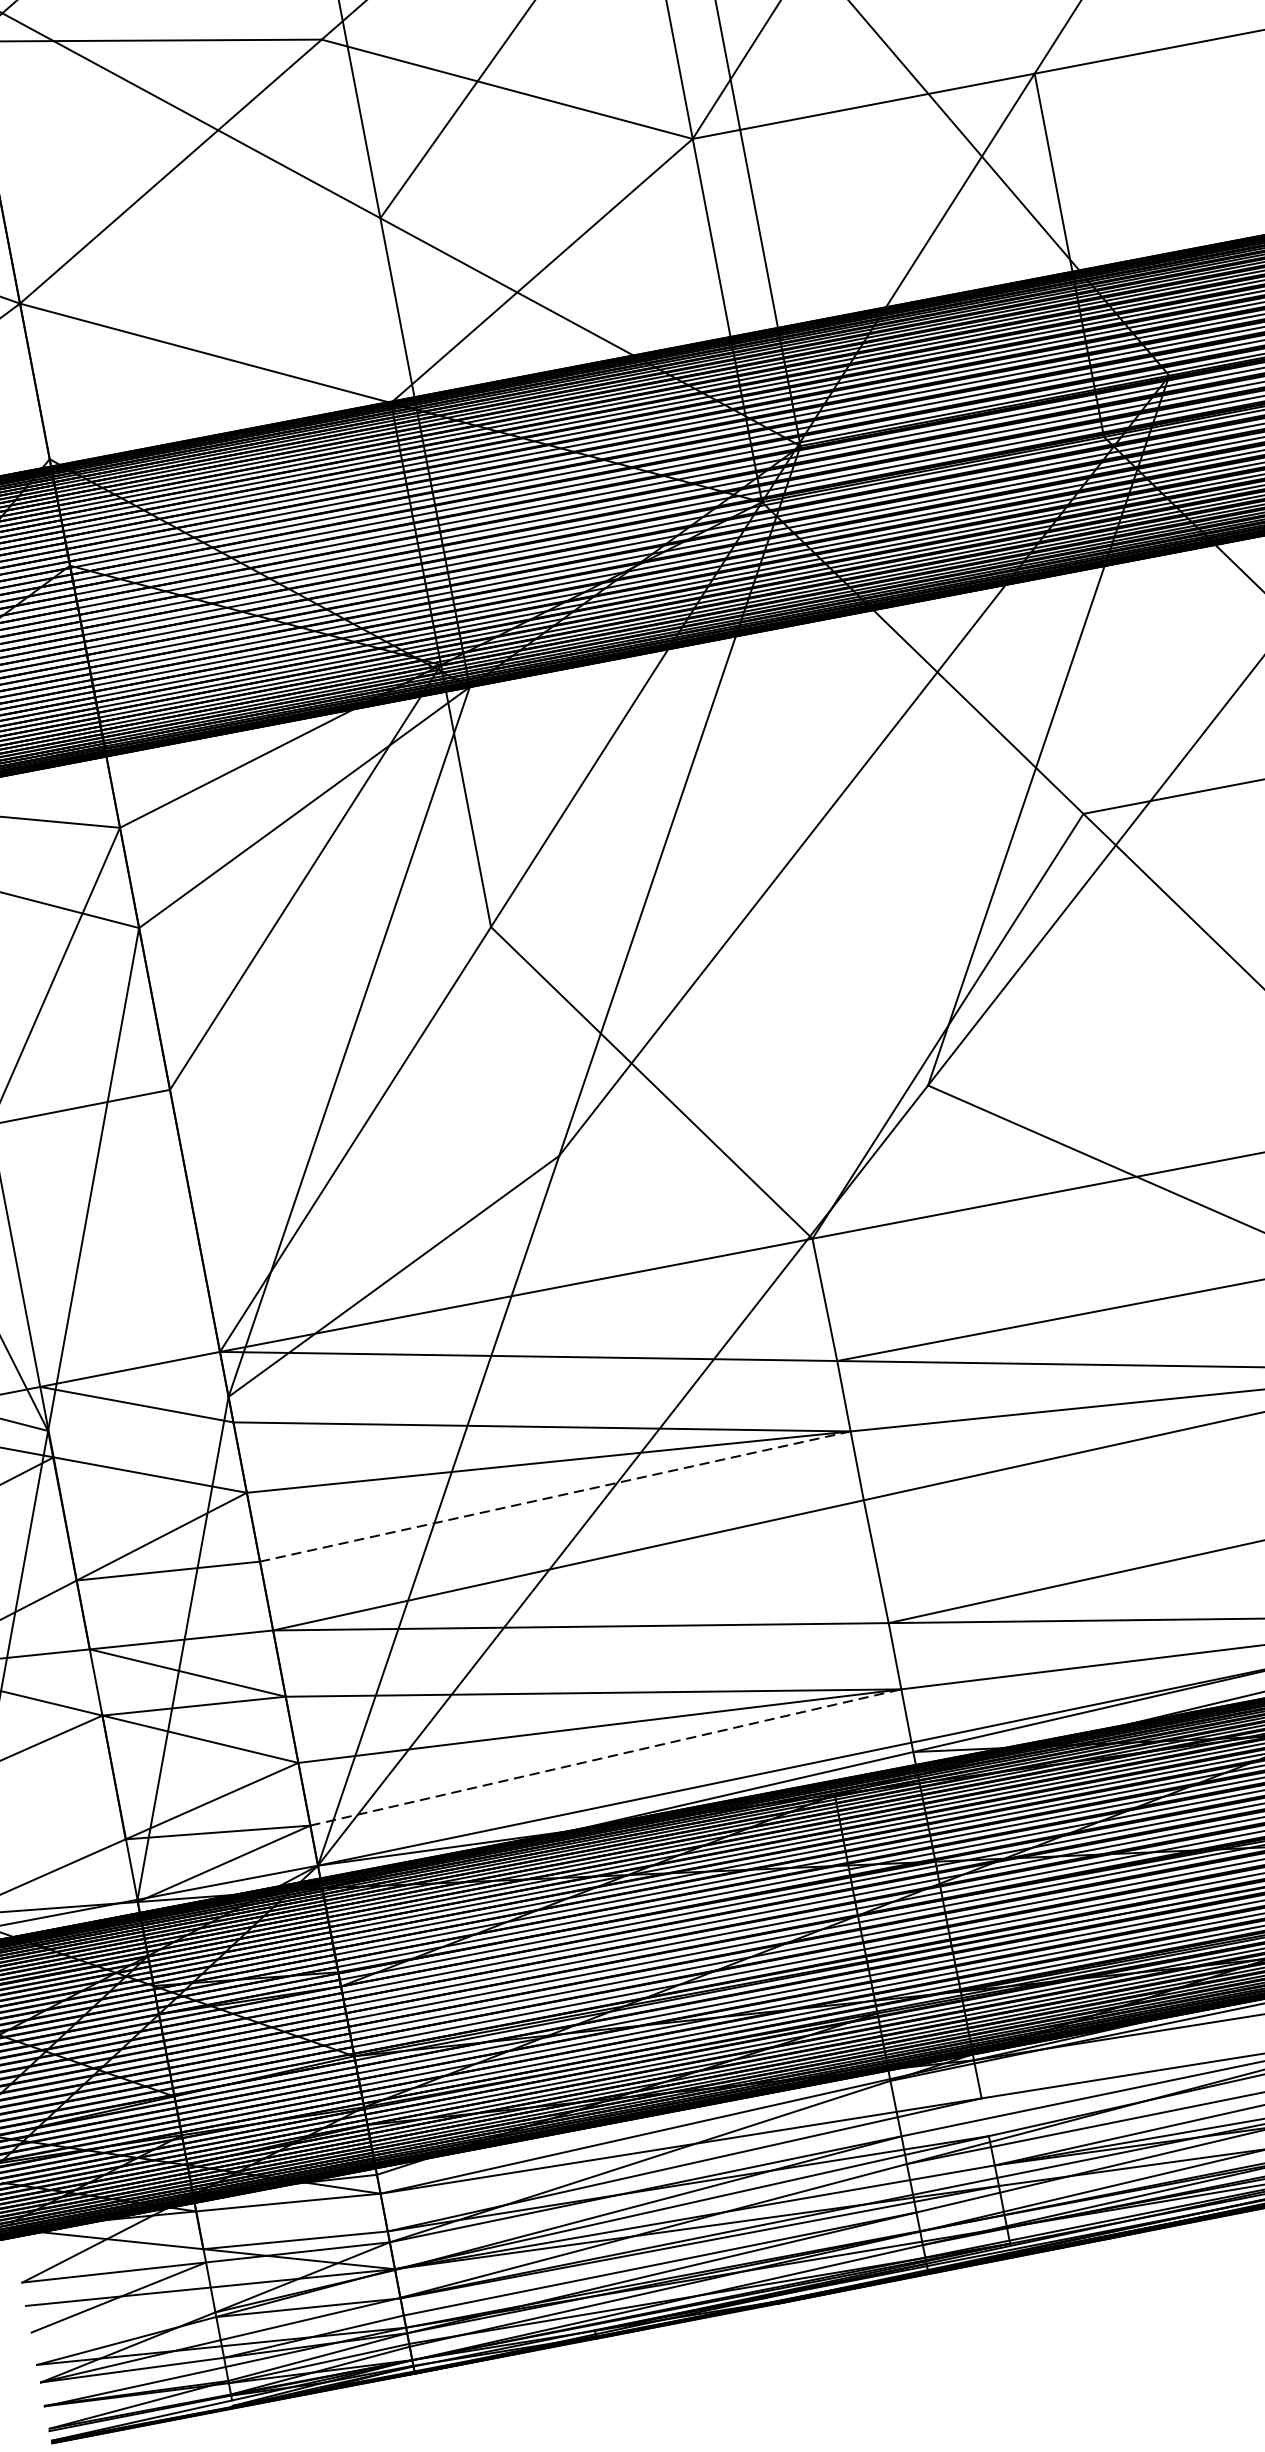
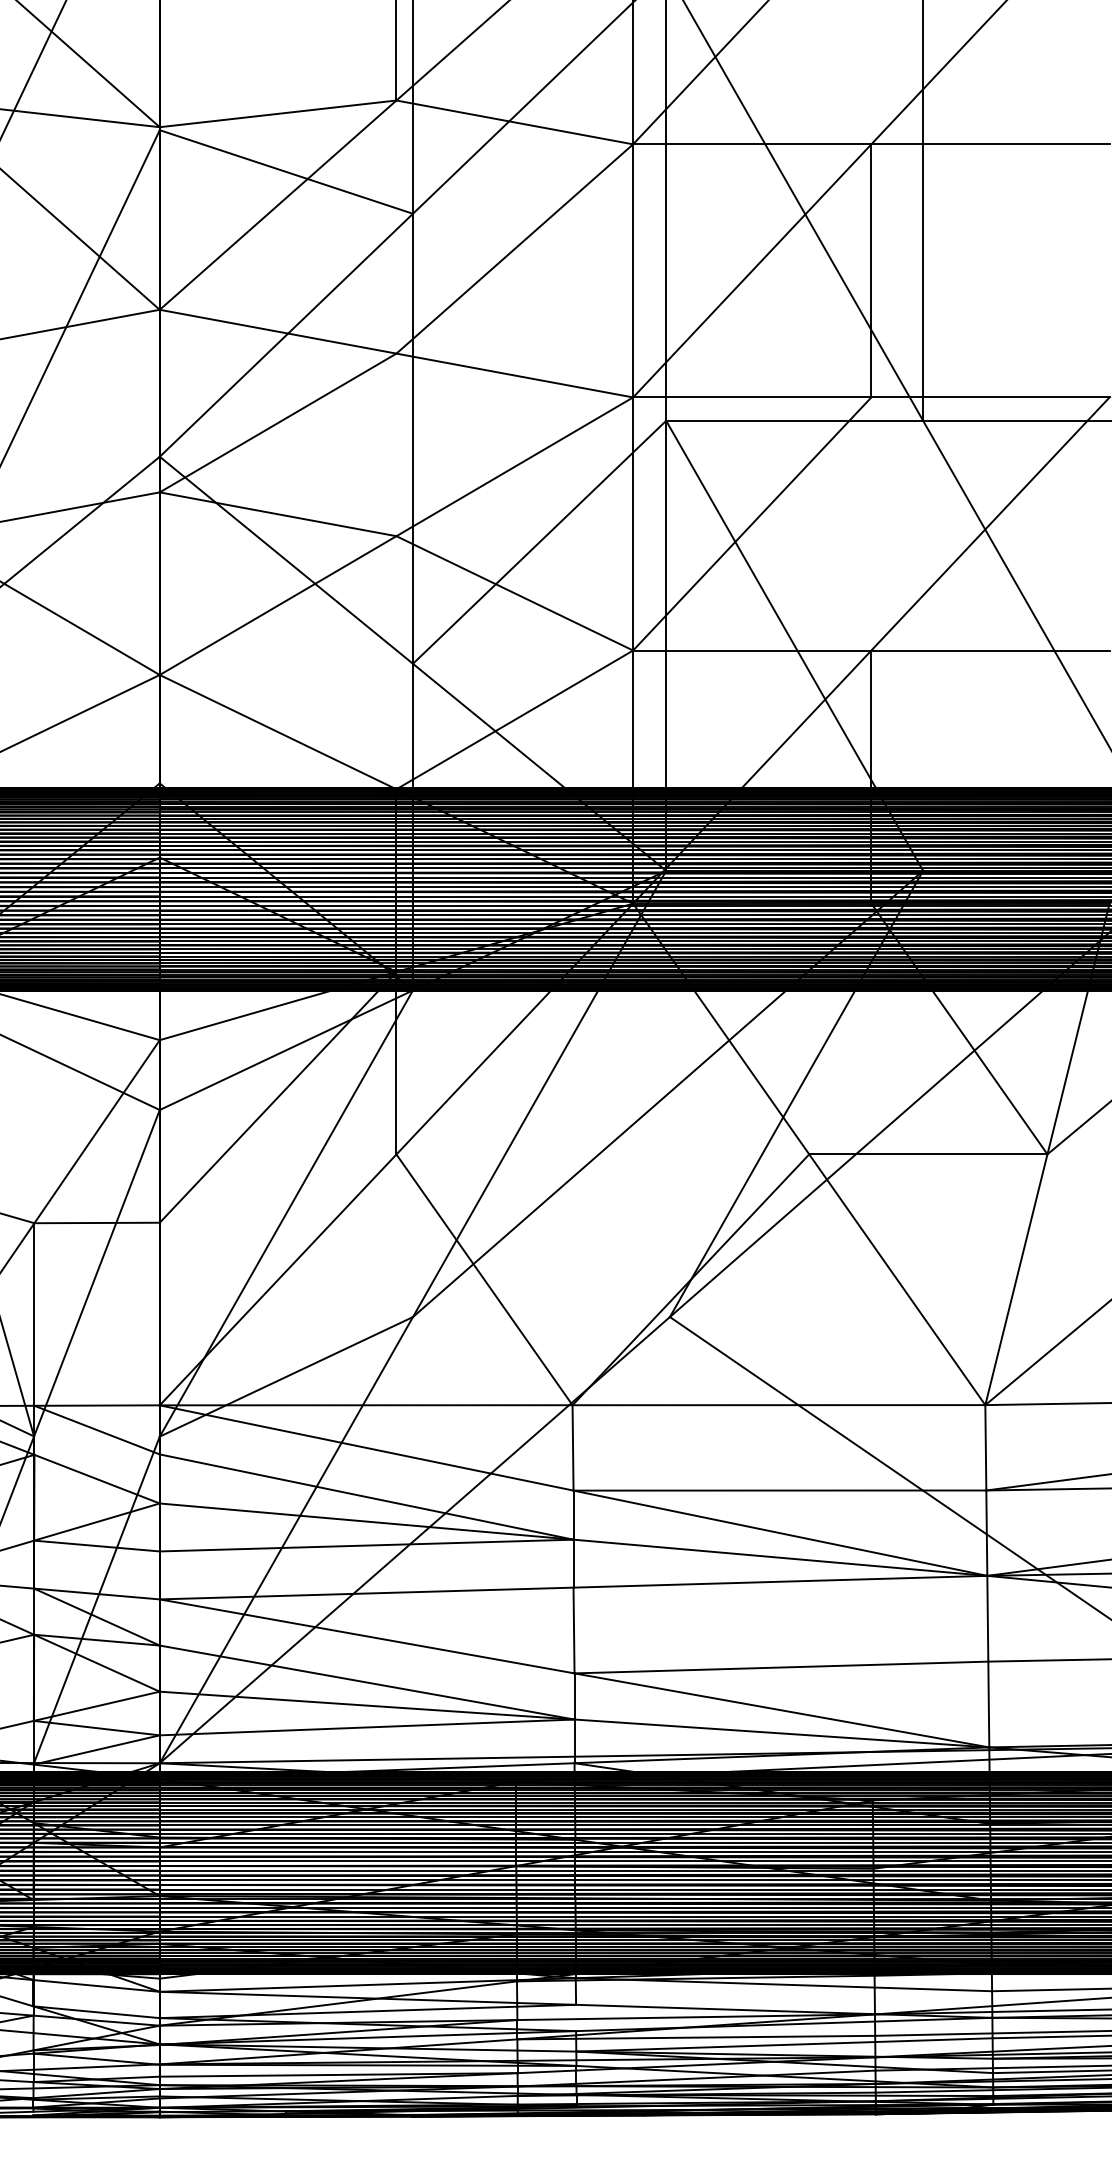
line: (555, 1496) -> (366, 1545), dashed -> solid
line: (606, 1757) -> (367, 1727), dashed -> solid

